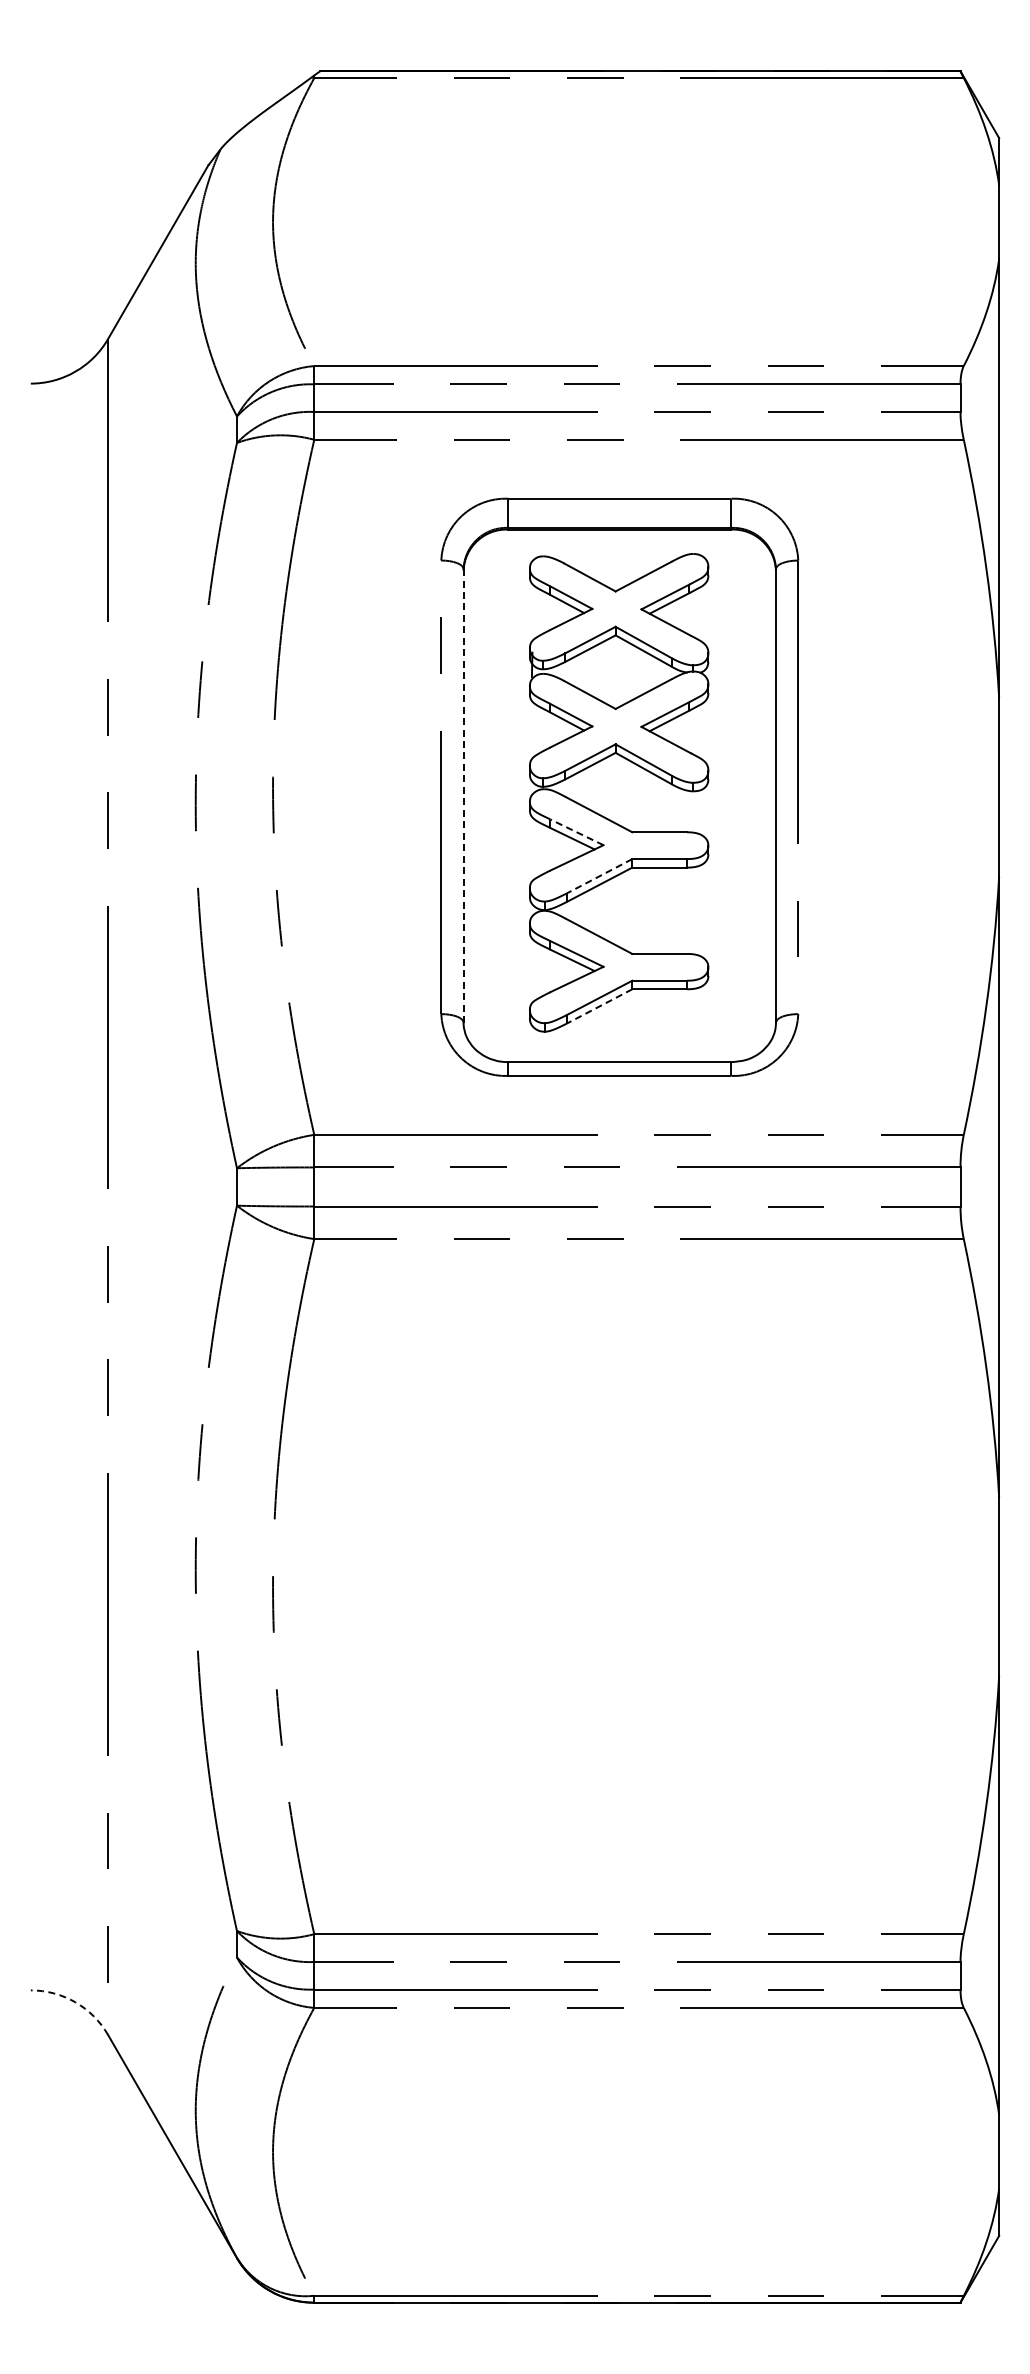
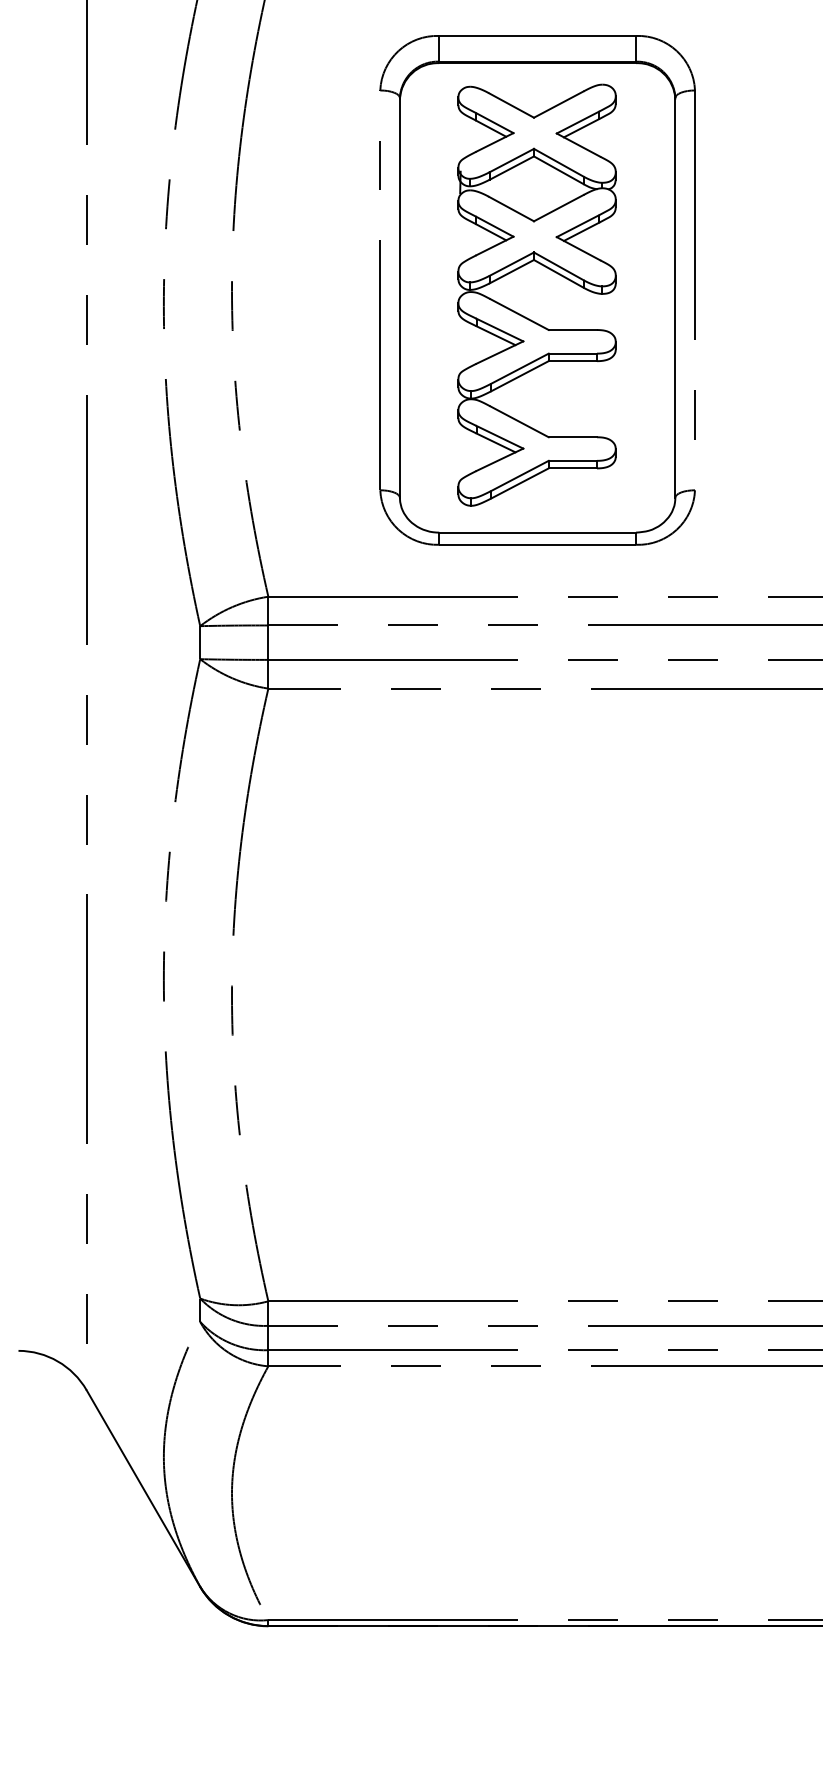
line: (463, 795) -> (399, 297), dashed -> solid
line: (576, 832) -> (499, 330), dashed -> solid
line: (599, 876) -> (519, 368), dashed -> solid
line: (599, 1006) -> (519, 483), dashed -> solid
arc: (75, 2002) -> (57, 1361), dashed -> solid

